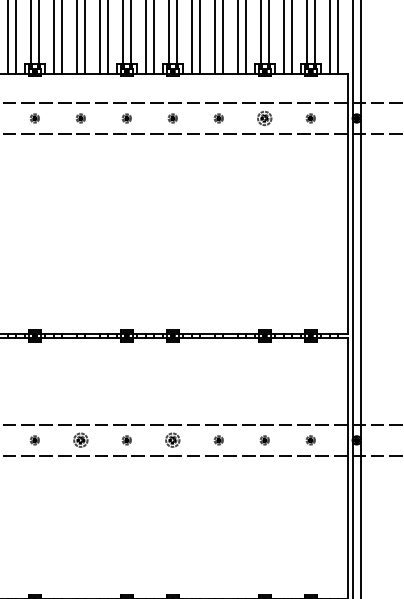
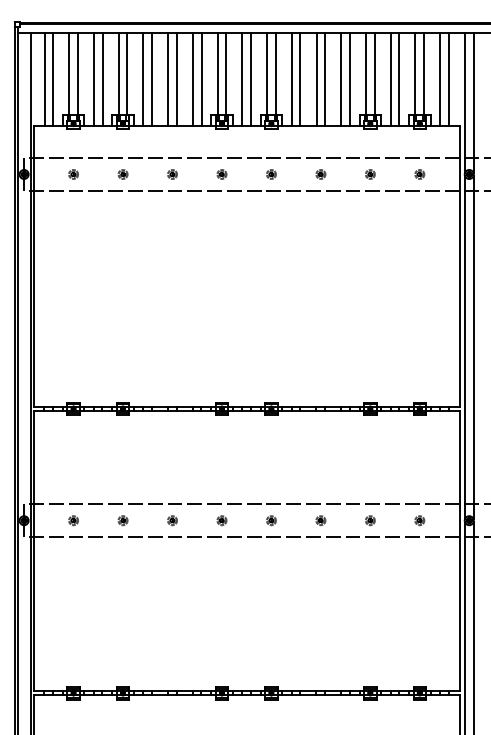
part: (264, 118) -> (370, 174), size x0.62
part: (80, 440) -> (172, 520), size x0.62
part: (172, 440) -> (271, 520), size x0.62

